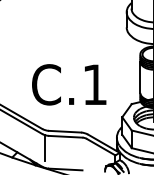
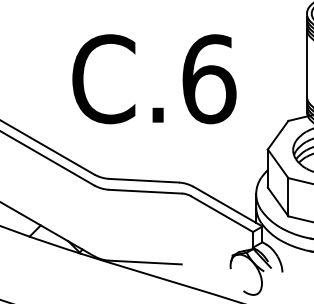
text: (95, 84) -> (209, 78), C.1 -> C.6
line: (45, 148) -> (101, 217), removed

